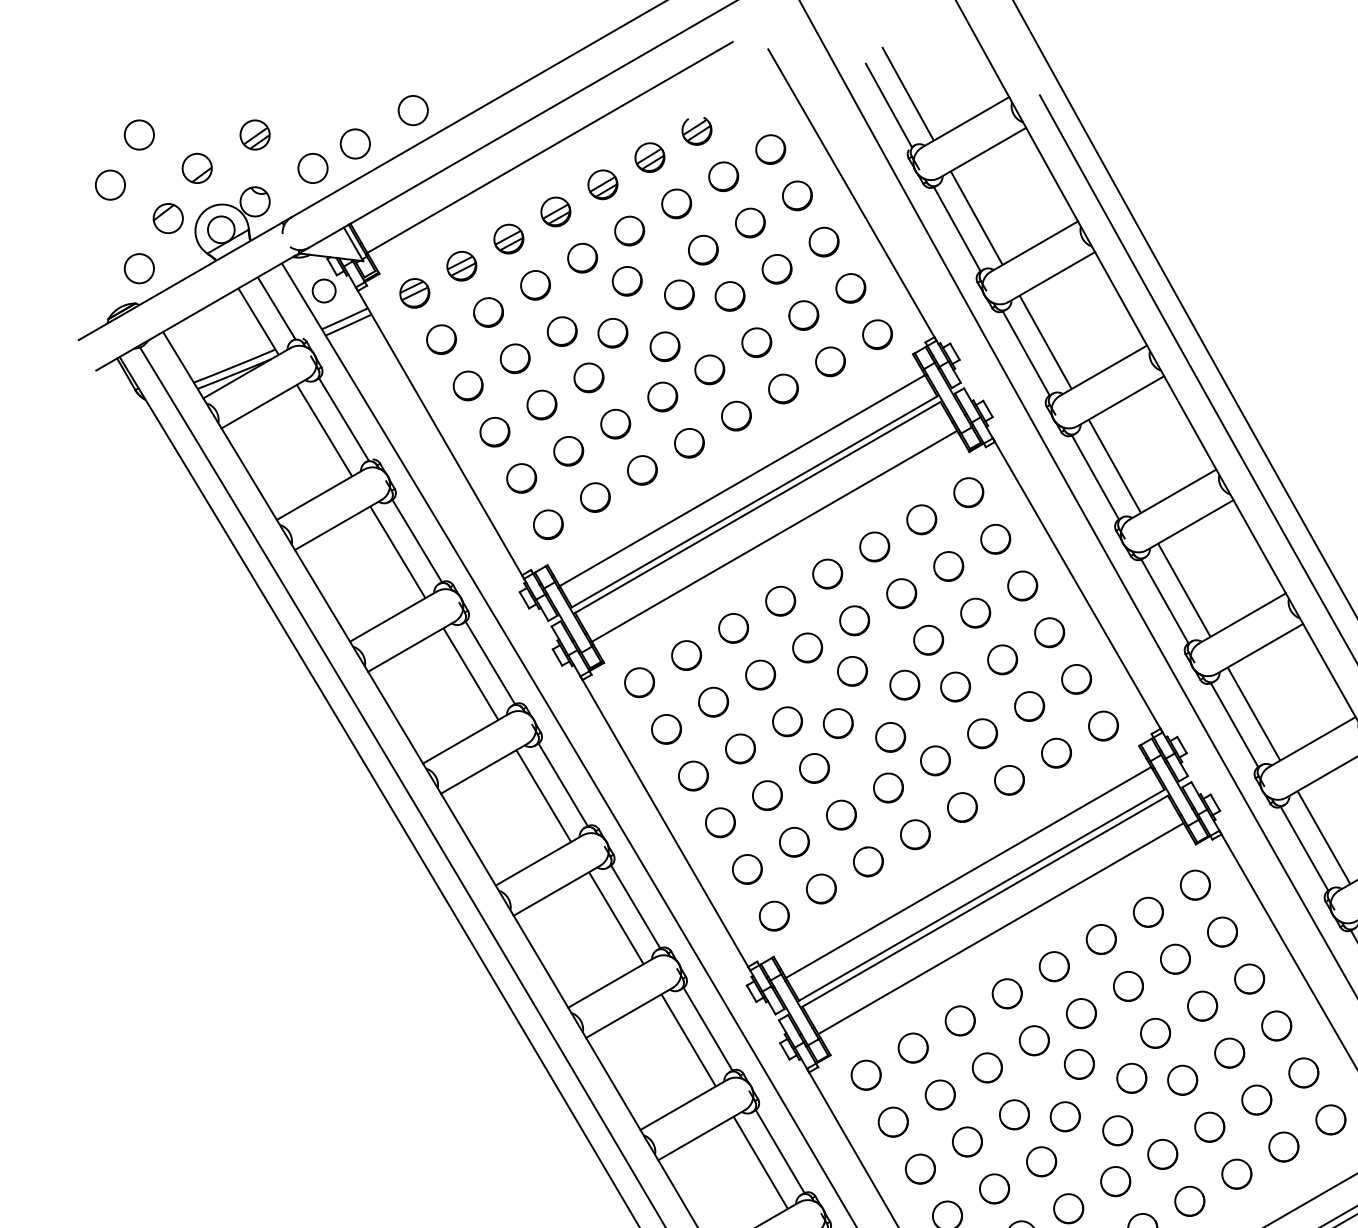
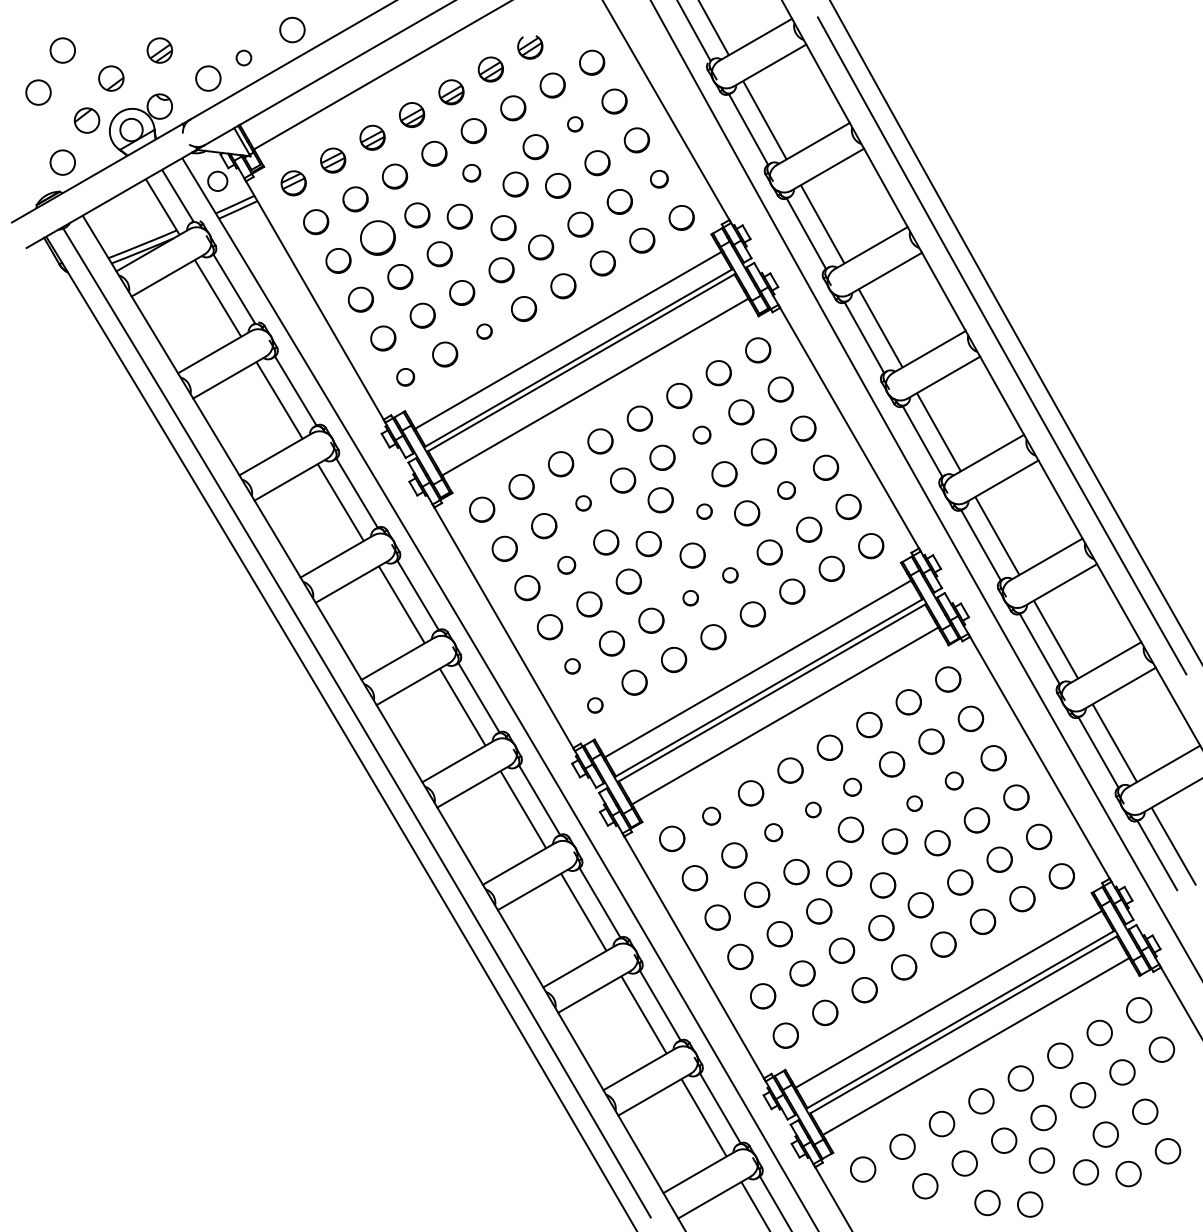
circle: (354, 143) -> (243, 57), size x0.6
part: (750, 223) -> (575, 124), size x0.6
part: (626, 281) -> (471, 173), size x0.7
part: (851, 288) -> (659, 179), size x0.7
part: (514, 359) -> (377, 238), size x1.4
part: (642, 470) -> (484, 331), size x0.6
part: (548, 524) -> (405, 377), size x0.7
part: (901, 594) -> (701, 435), size x0.7
part: (1002, 659) -> (786, 490), size x0.7
part: (760, 675) -> (583, 503), size x0.6
part: (904, 684) -> (704, 511), size x0.6
part: (740, 749) -> (566, 565), size x0.7
part: (935, 761) -> (730, 575), size x0.6
part: (888, 788) -> (690, 598), size x0.6
part: (747, 869) -> (572, 666), size x0.6
part: (774, 916) -> (595, 705), size x0.6
part: (1202, 1005) -> (954, 780), size x0.7
circle: (1081, 1013) -> (852, 787), size x0.7
circle: (1155, 1033) -> (914, 803), size x0.6
part: (1034, 1040) -> (813, 809), size x0.6
circle: (913, 1048) -> (711, 816), size x0.7
circle: (987, 1067) -> (773, 832), size x0.7

